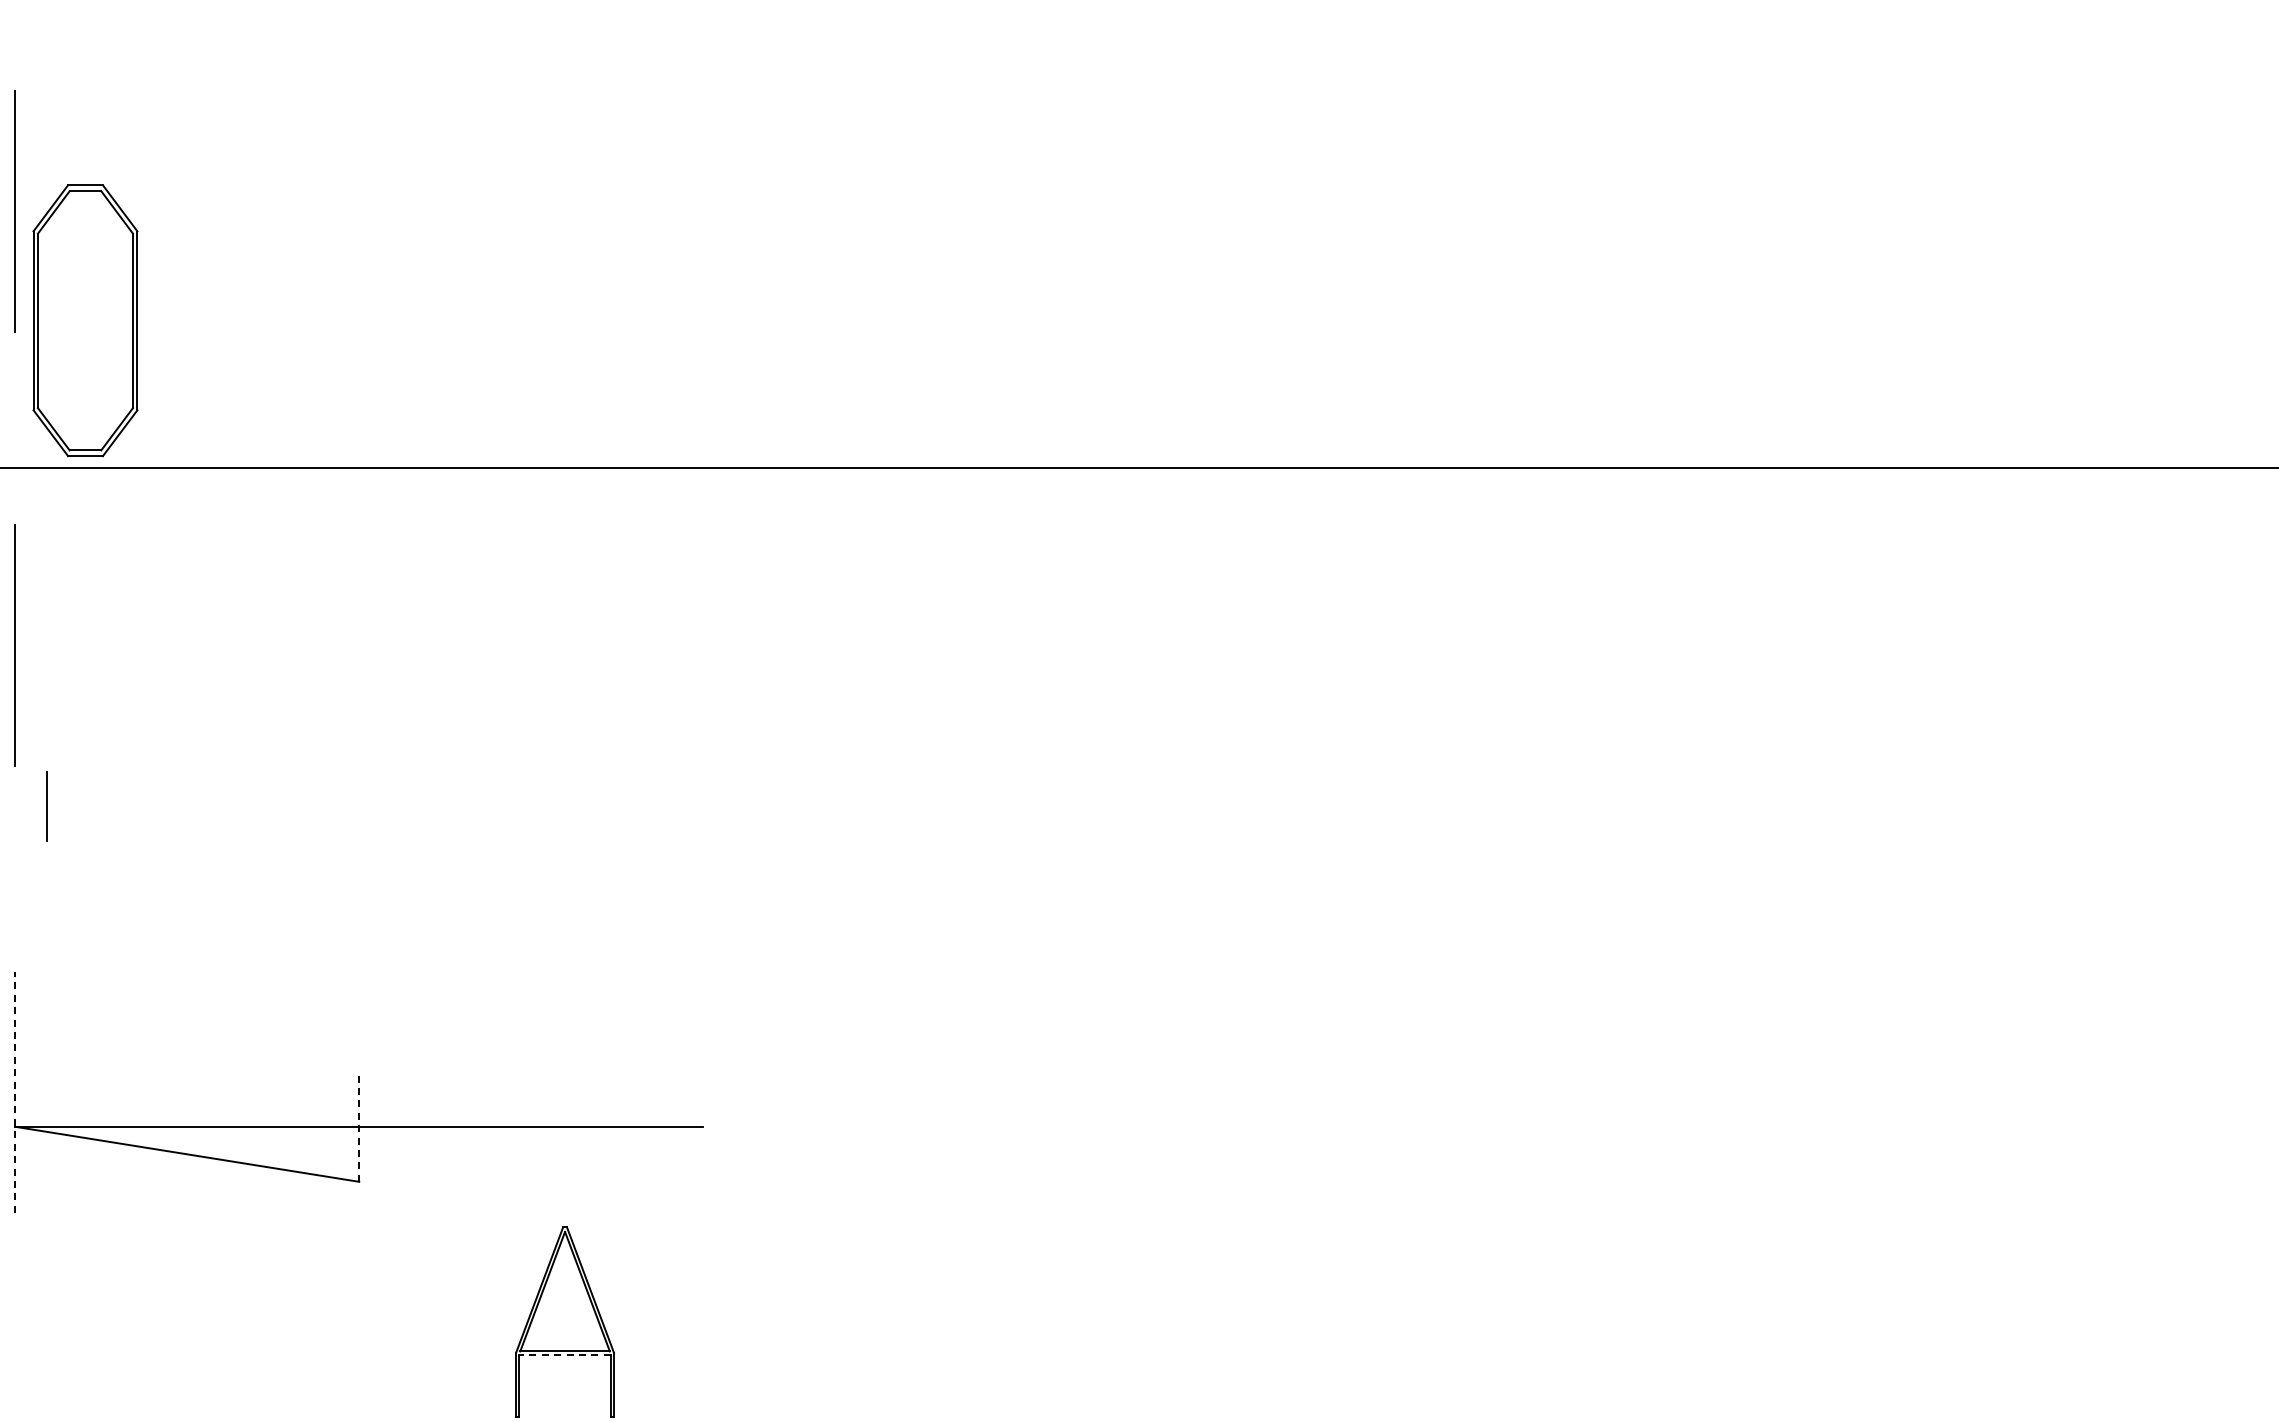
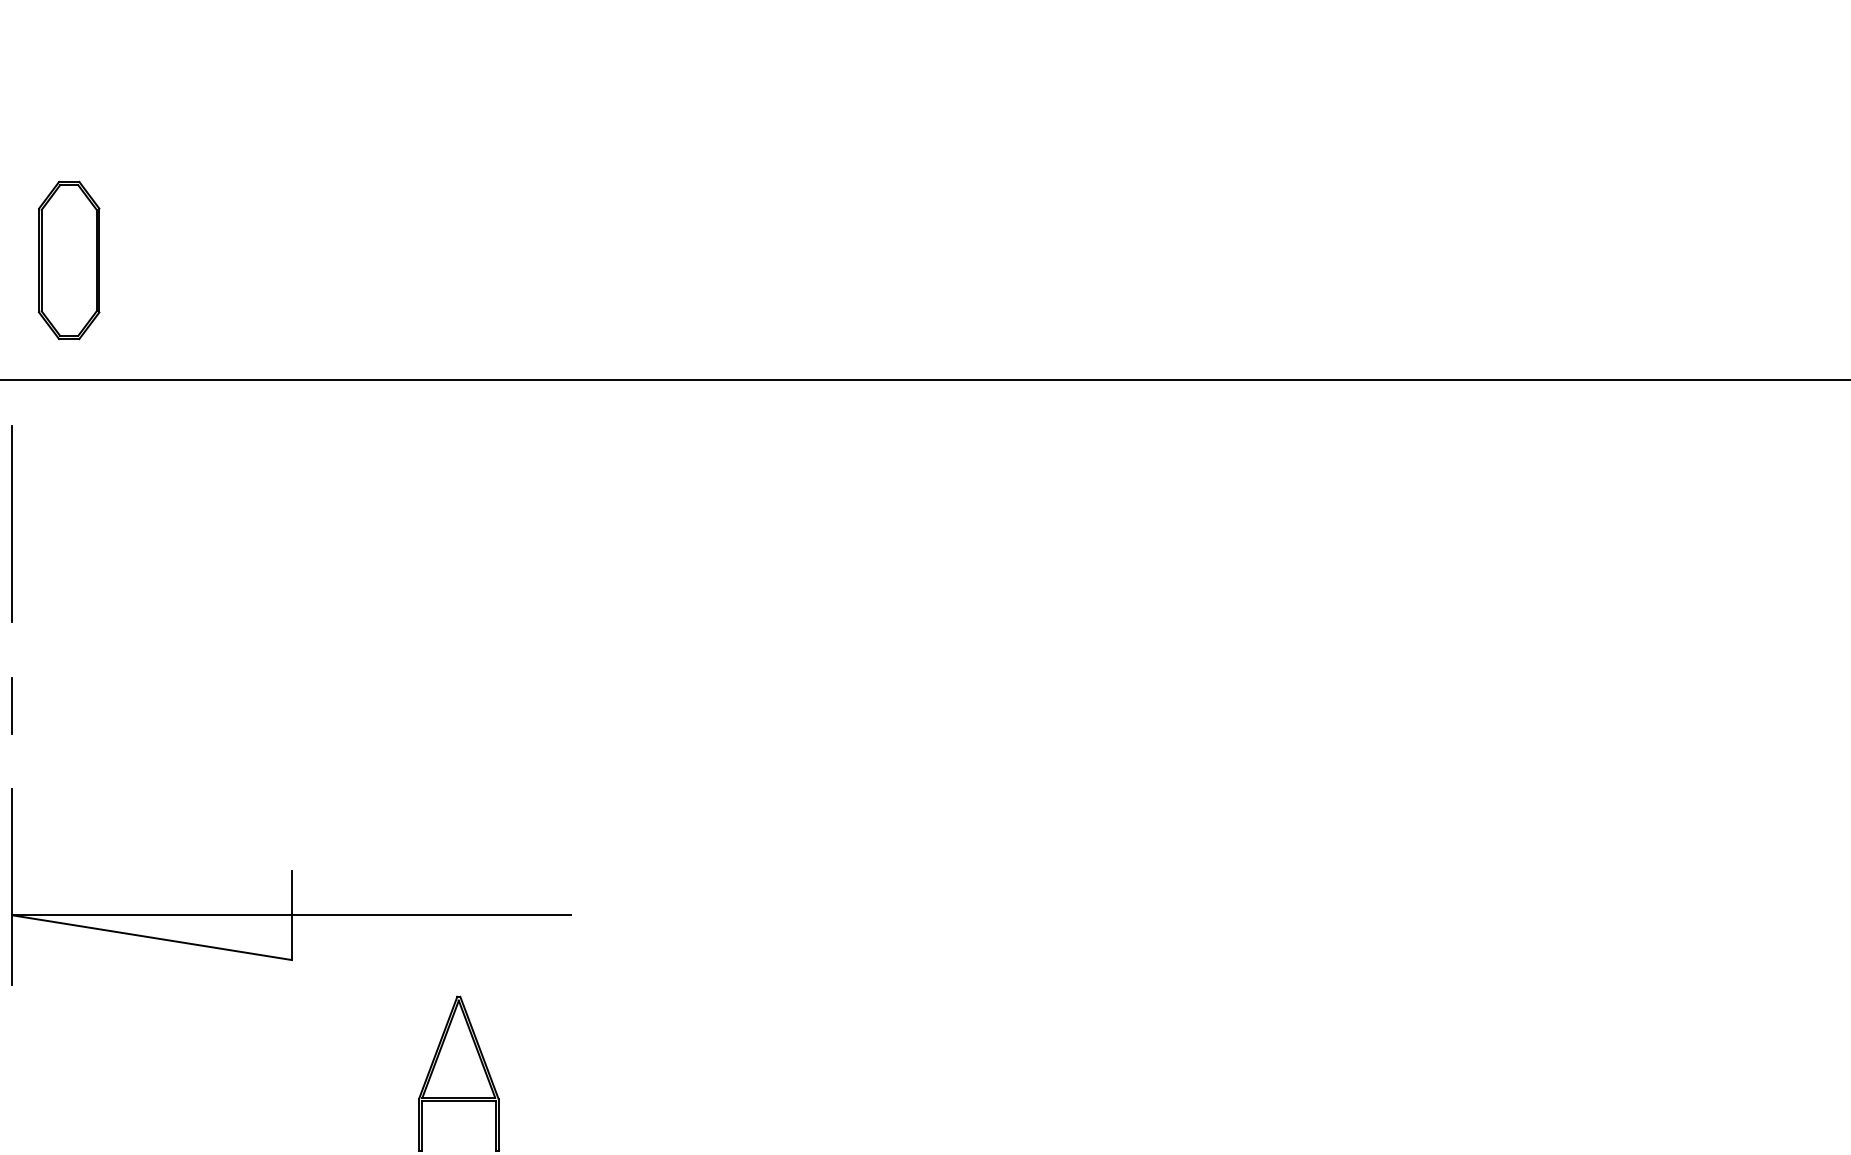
line: (14, 211) -> (11, 171), removed
part: (85, 320) -> (69, 260), size x0.71
line: (46, 806) -> (11, 705), moved
line: (15, 1091) -> (12, 886), dashed -> solid
line: (359, 1126) -> (291, 915), dashed -> solid
line: (565, 1355) -> (459, 1101), dashed -> solid

